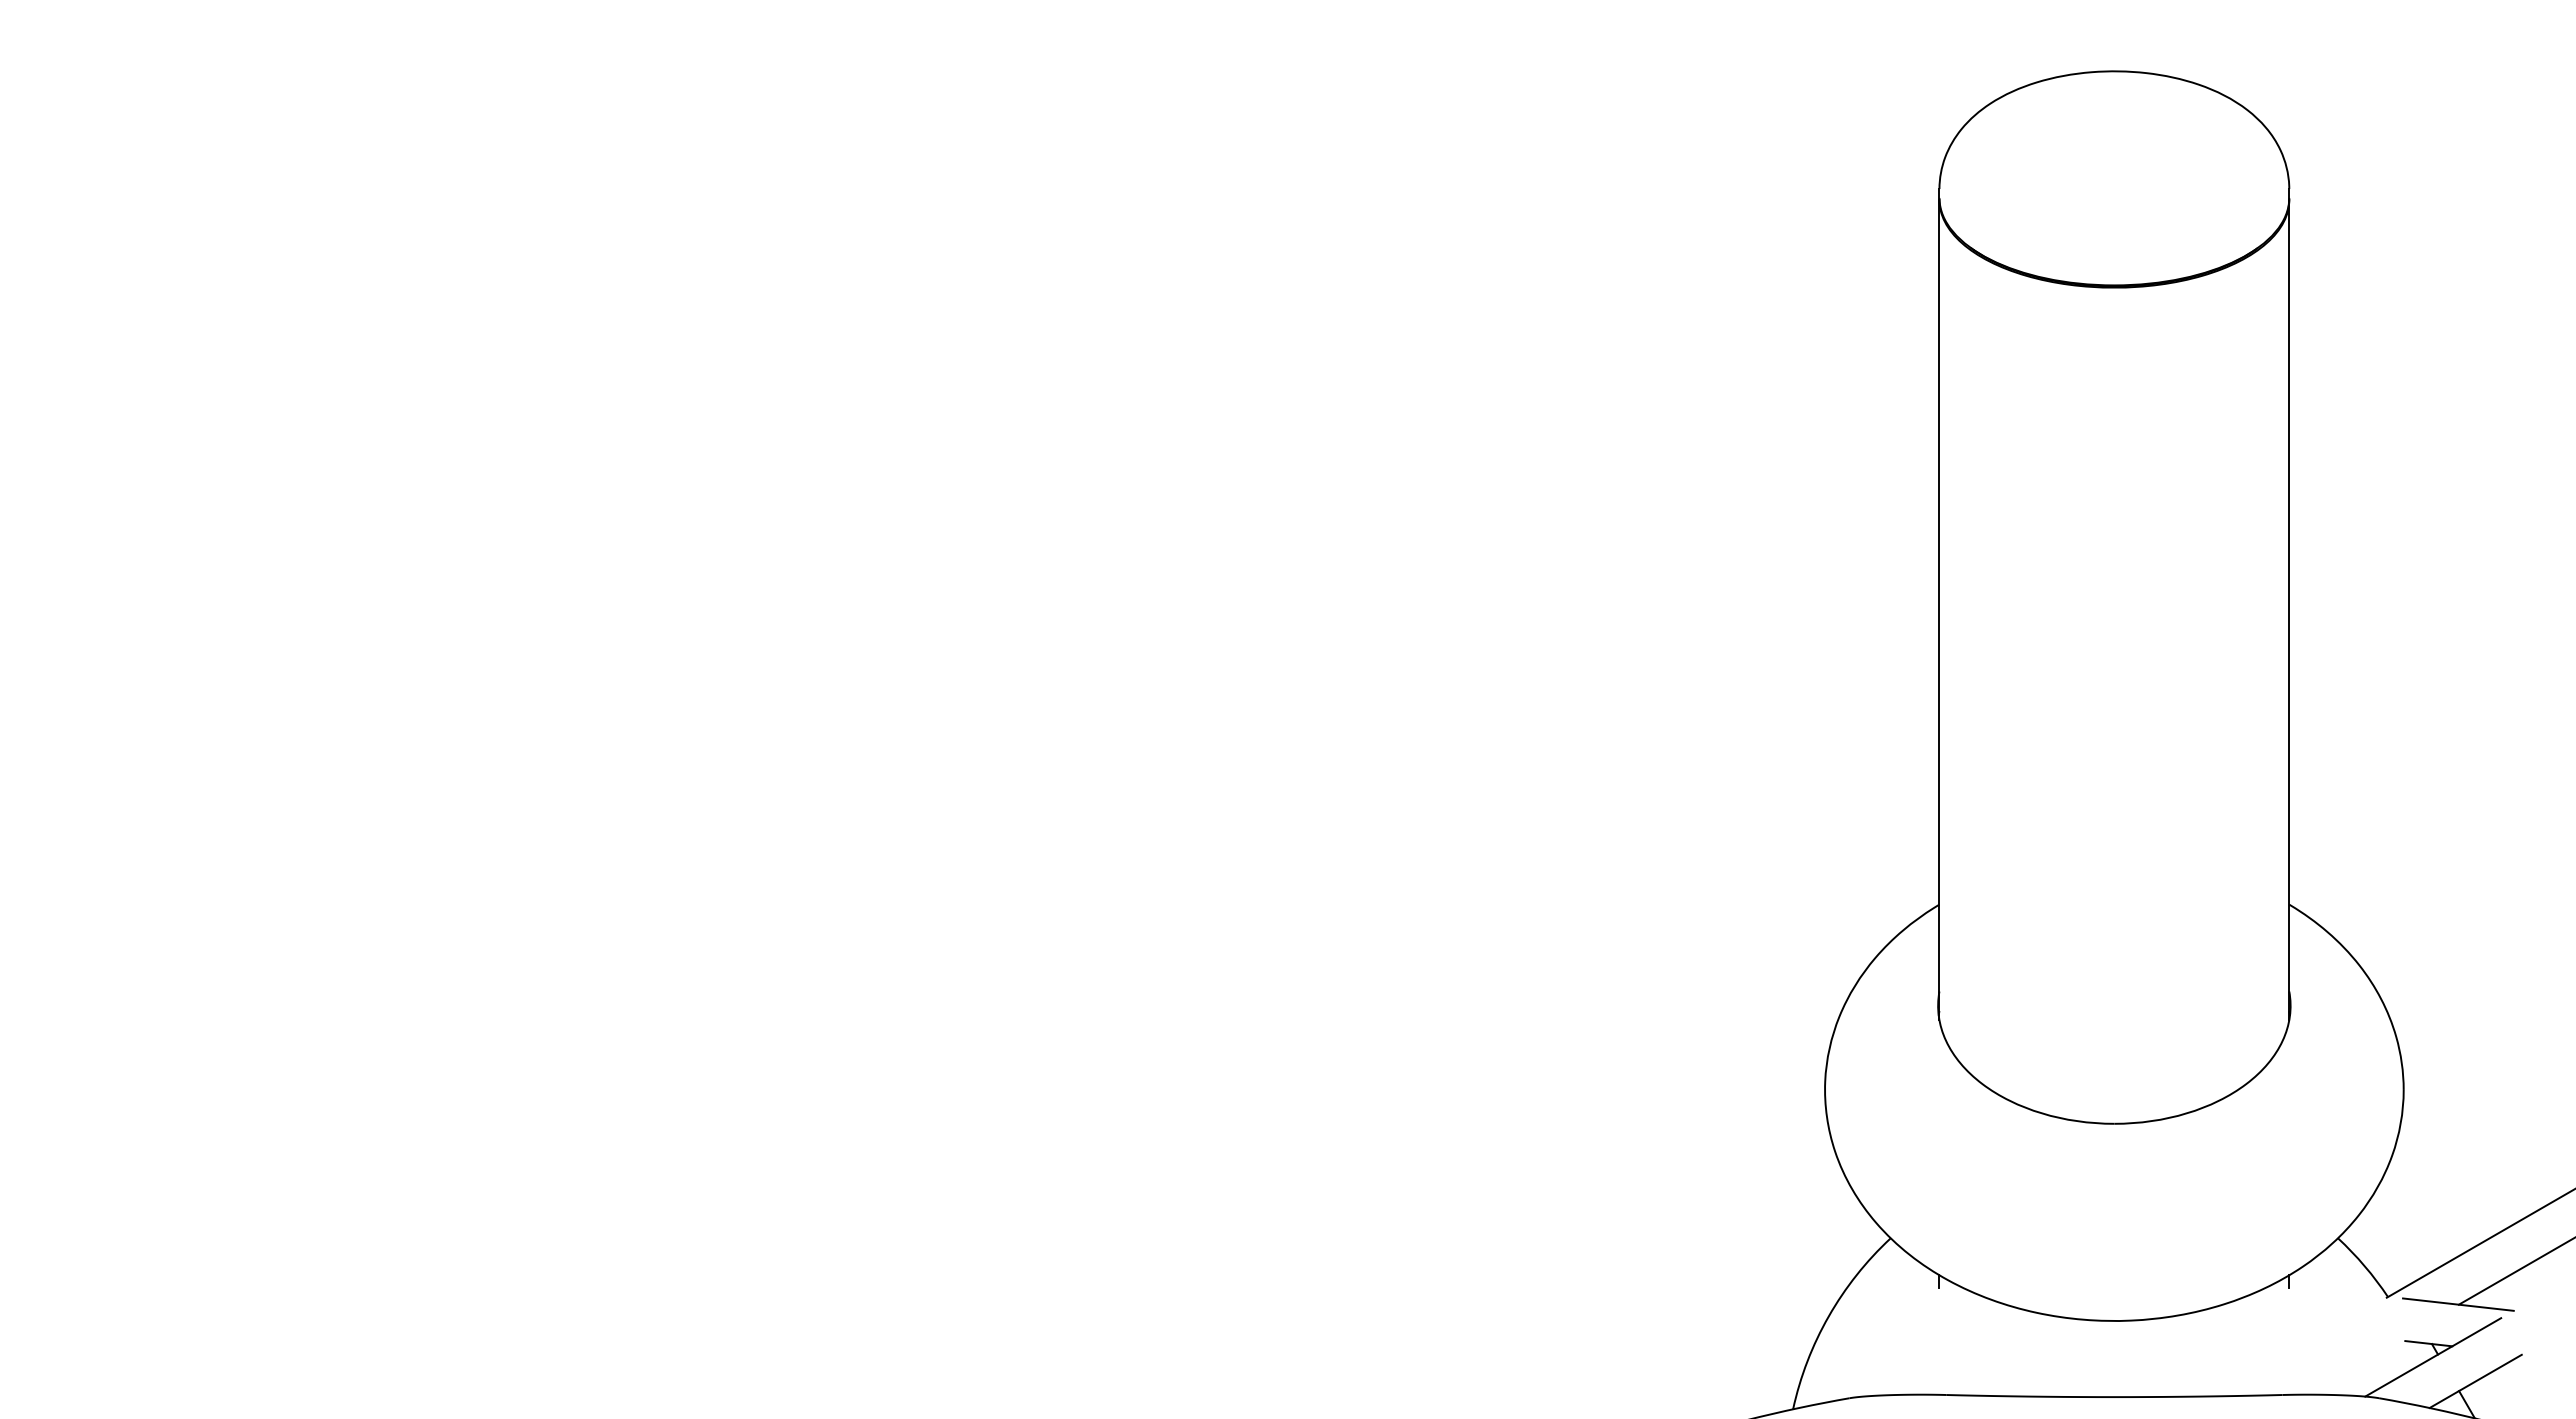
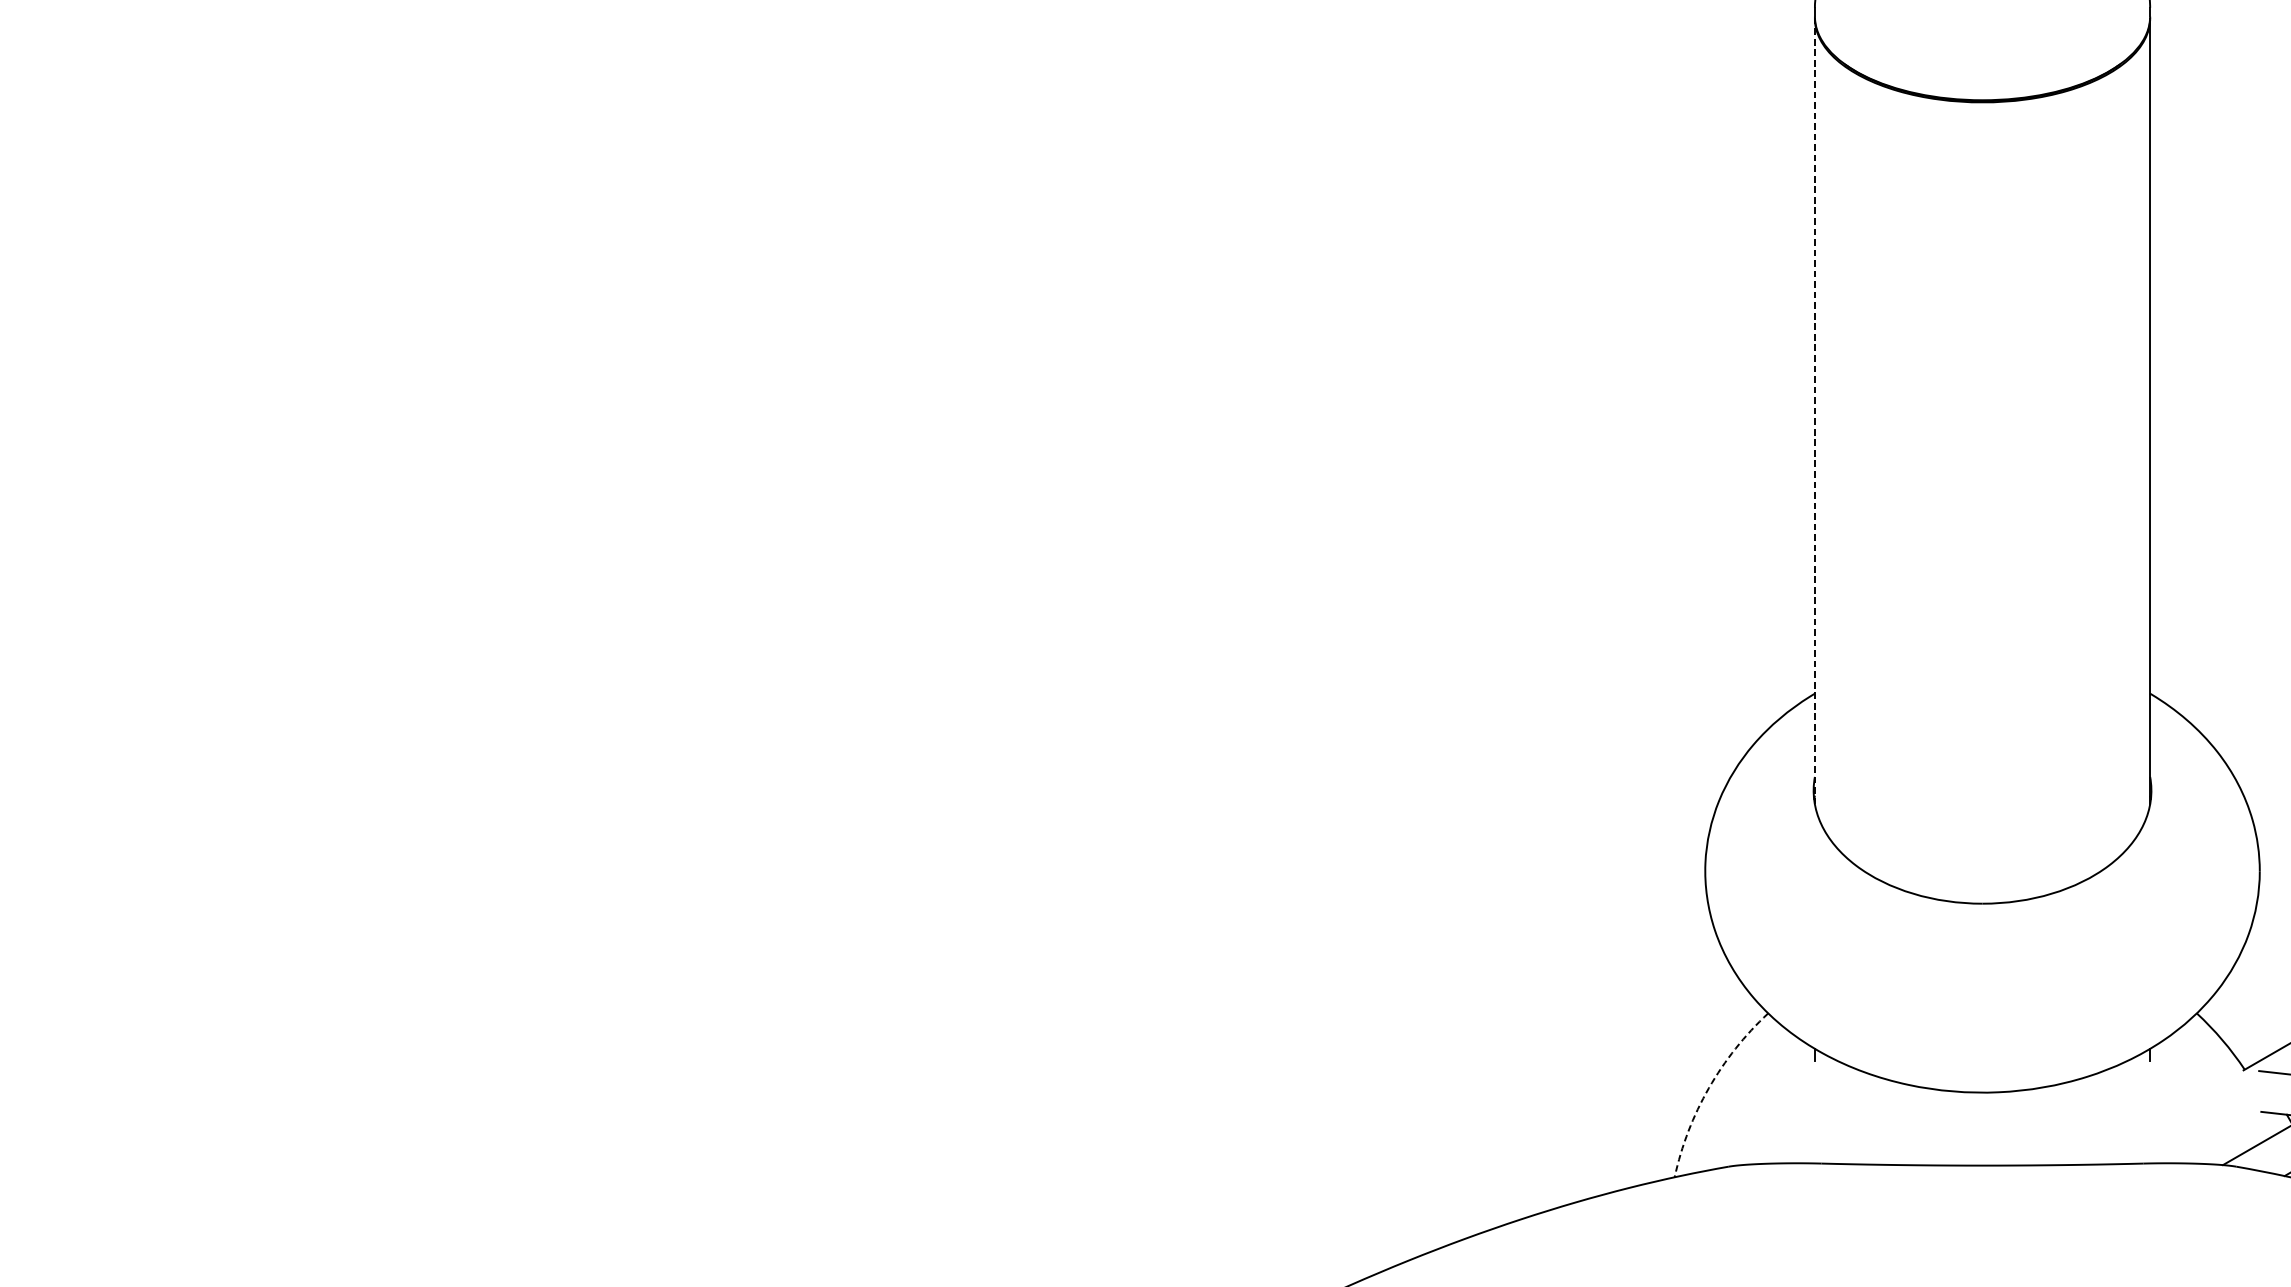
line: (1939, 609) -> (1814, 410), solid -> dashed
arc: (1828, 1316) -> (1708, 1088), solid -> dashed

